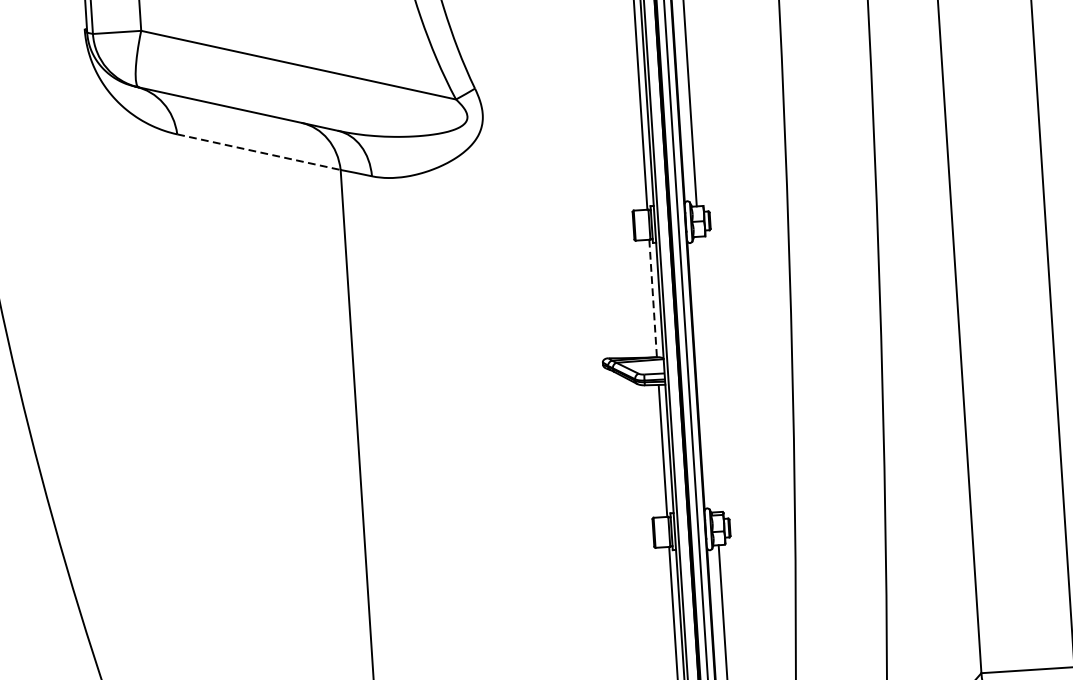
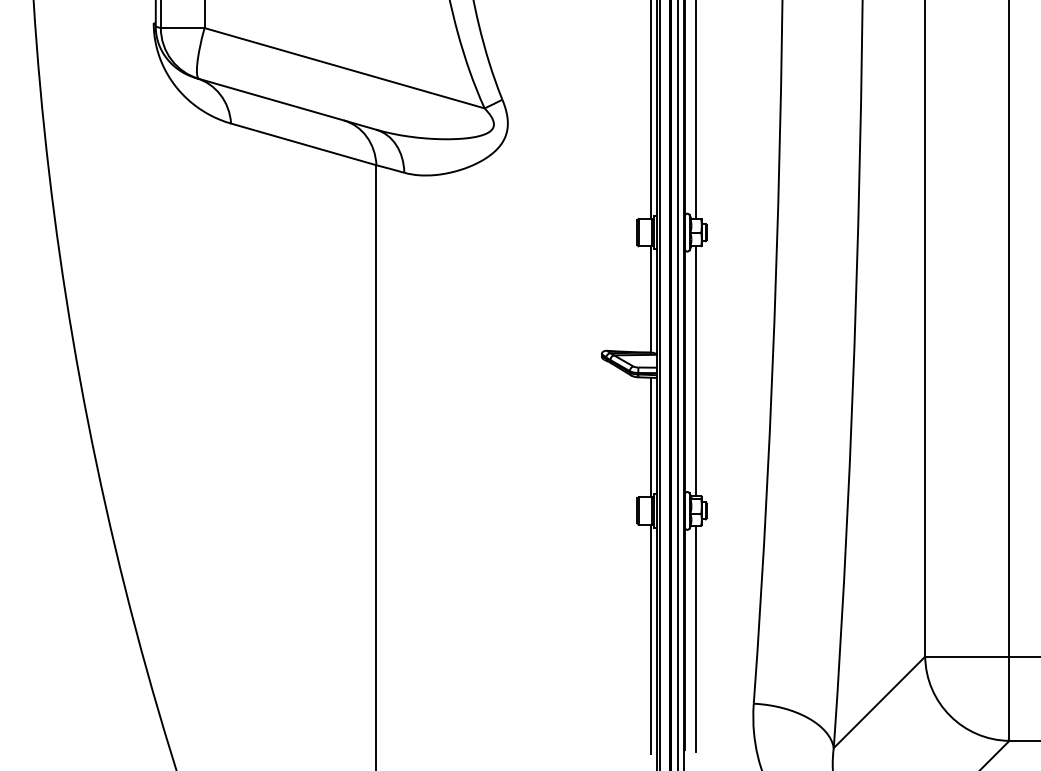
line: (258, 152) -> (303, 144), dashed -> solid
line: (652, 298) -> (650, 299), dashed -> solid
line: (707, 374) -> (695, 371), added

